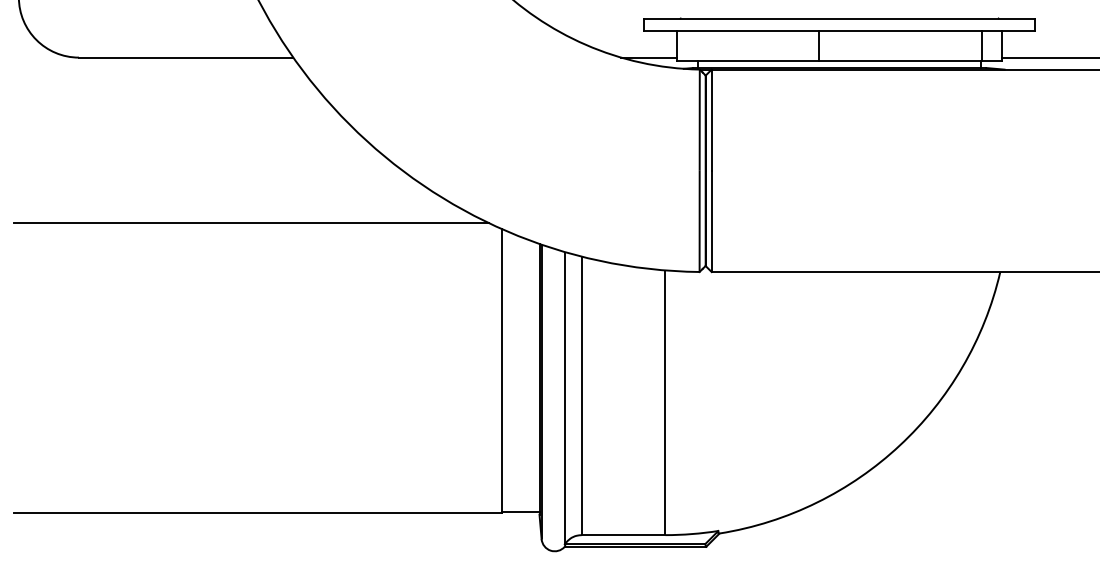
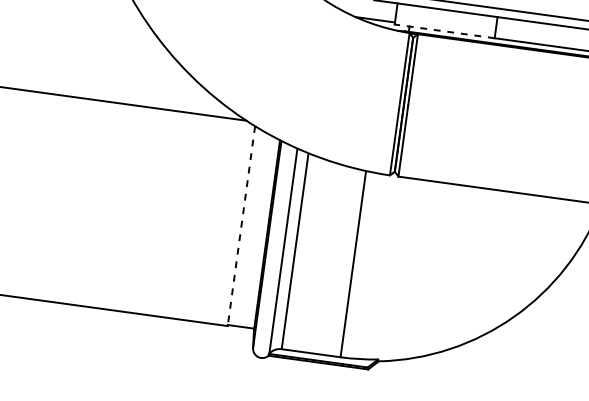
line: (747, 60) -> (444, 31), solid -> dashed
line: (502, 371) -> (241, 226), solid -> dashed

